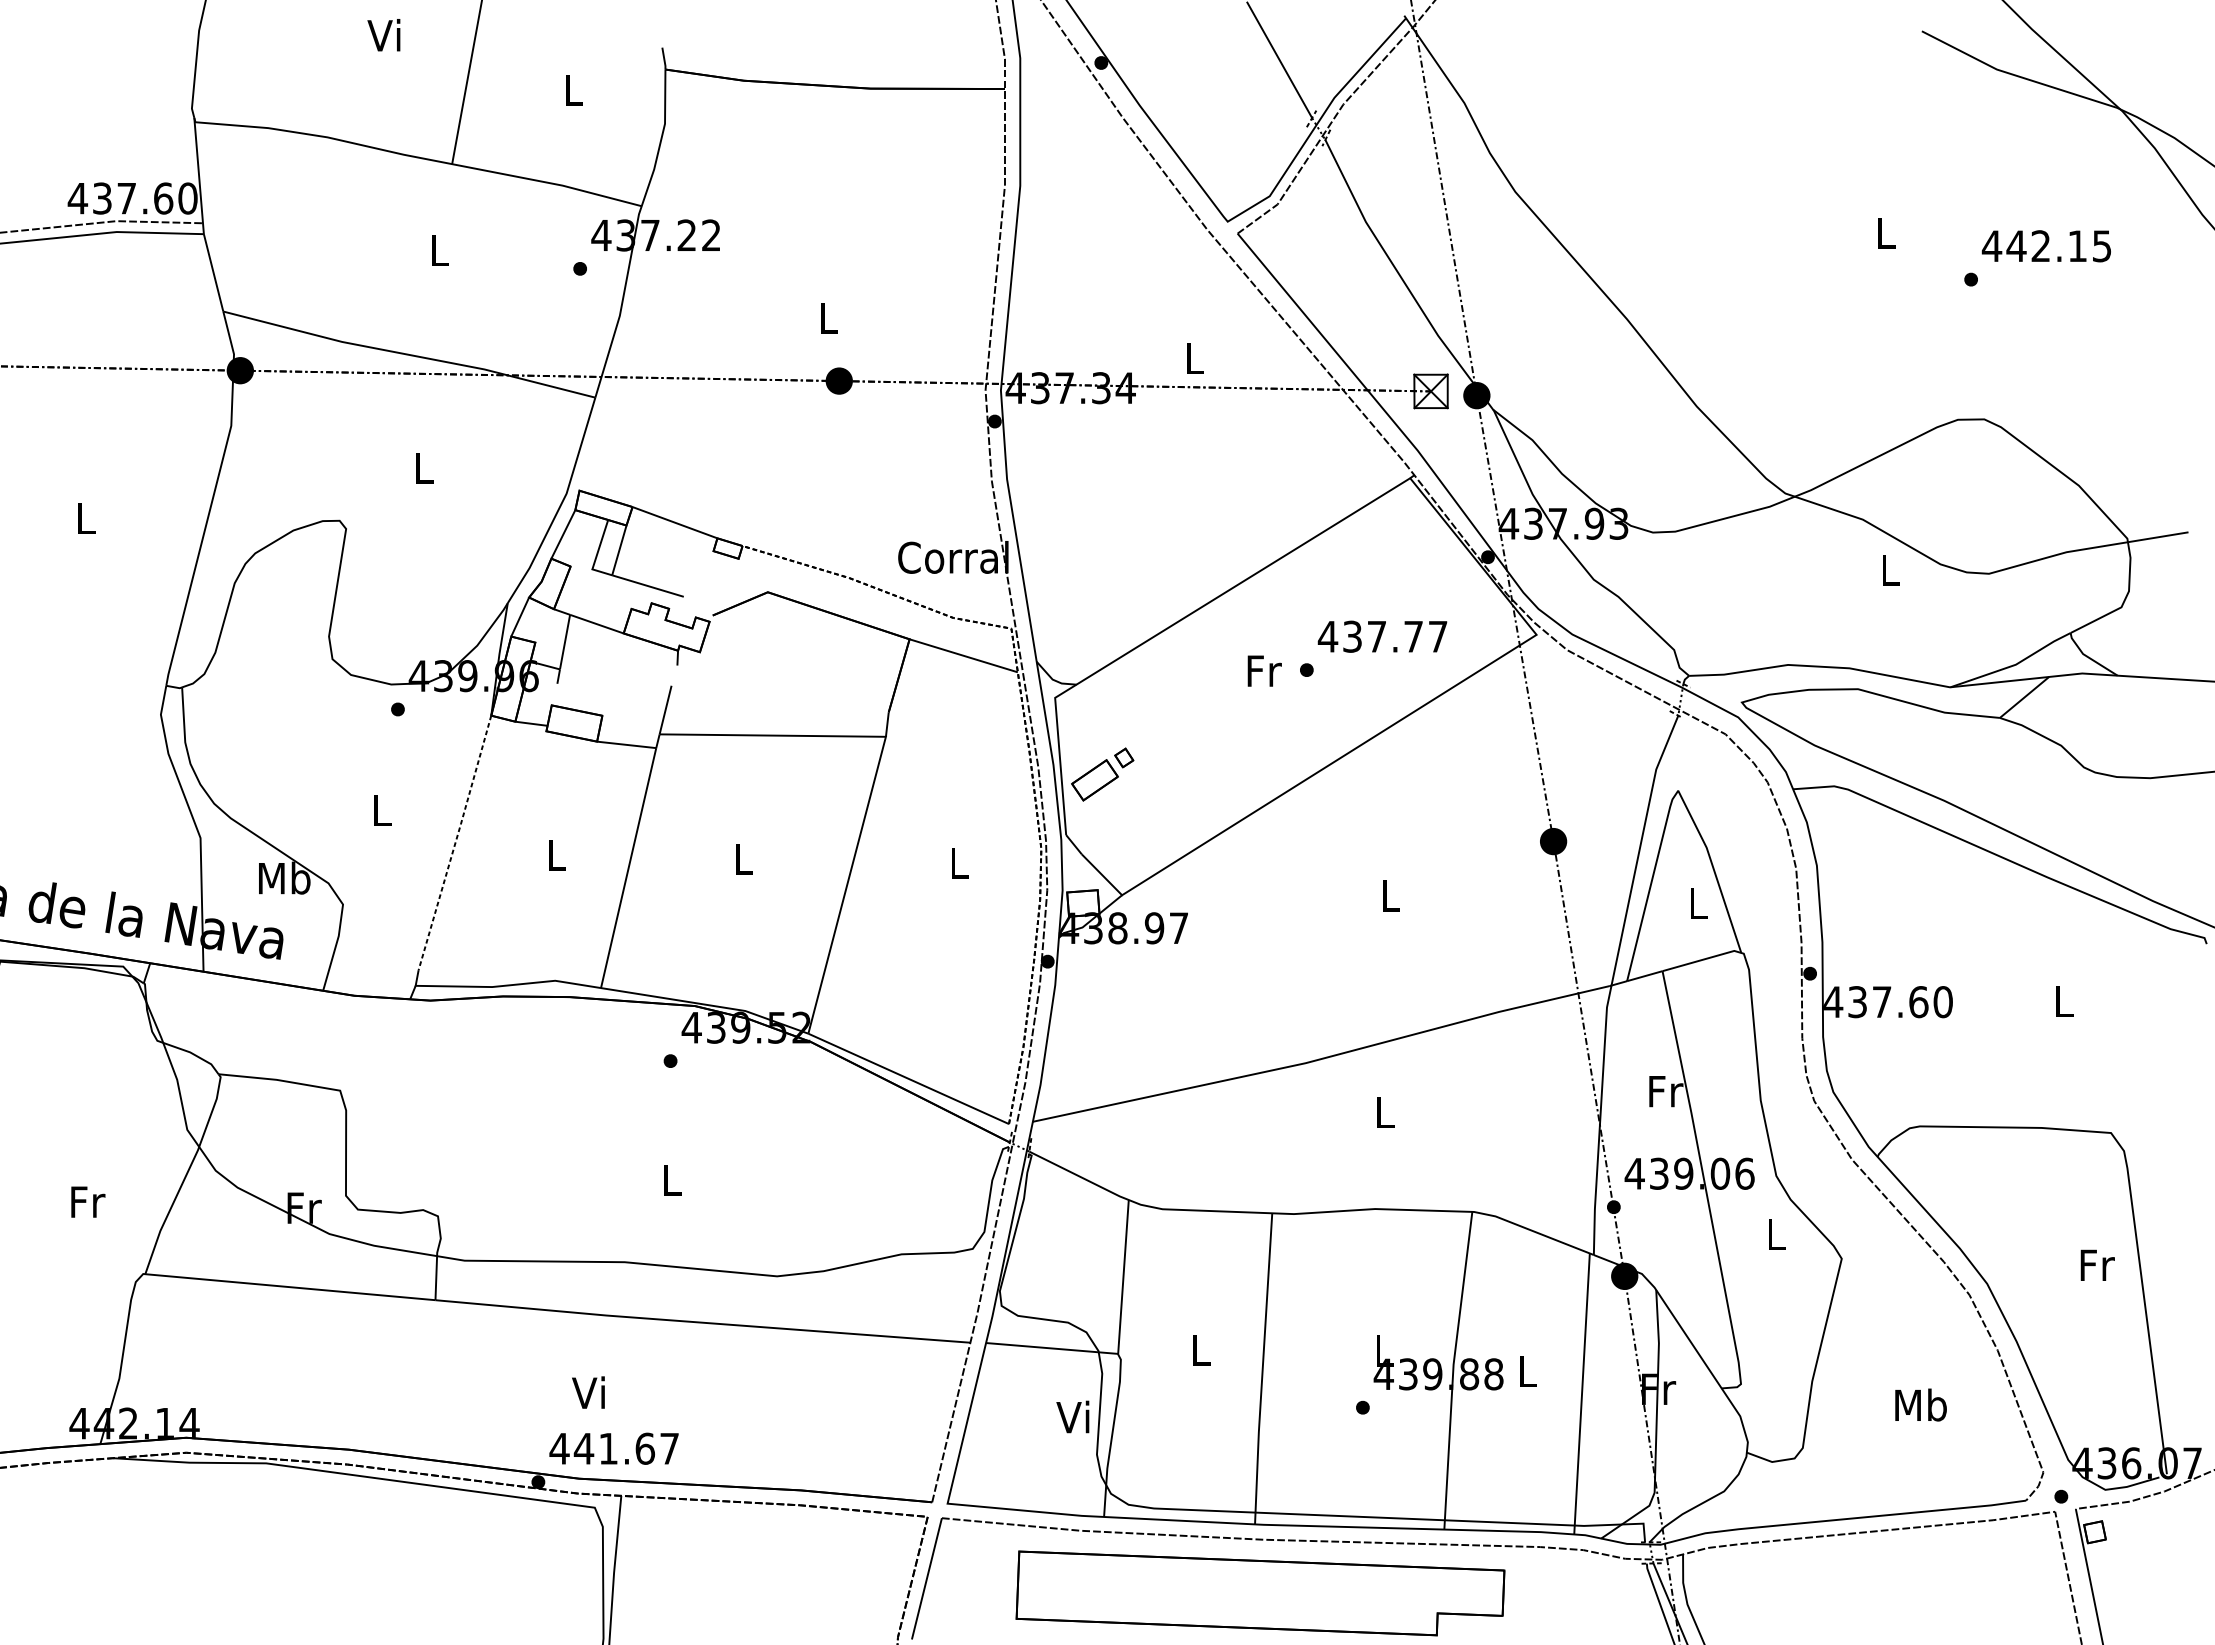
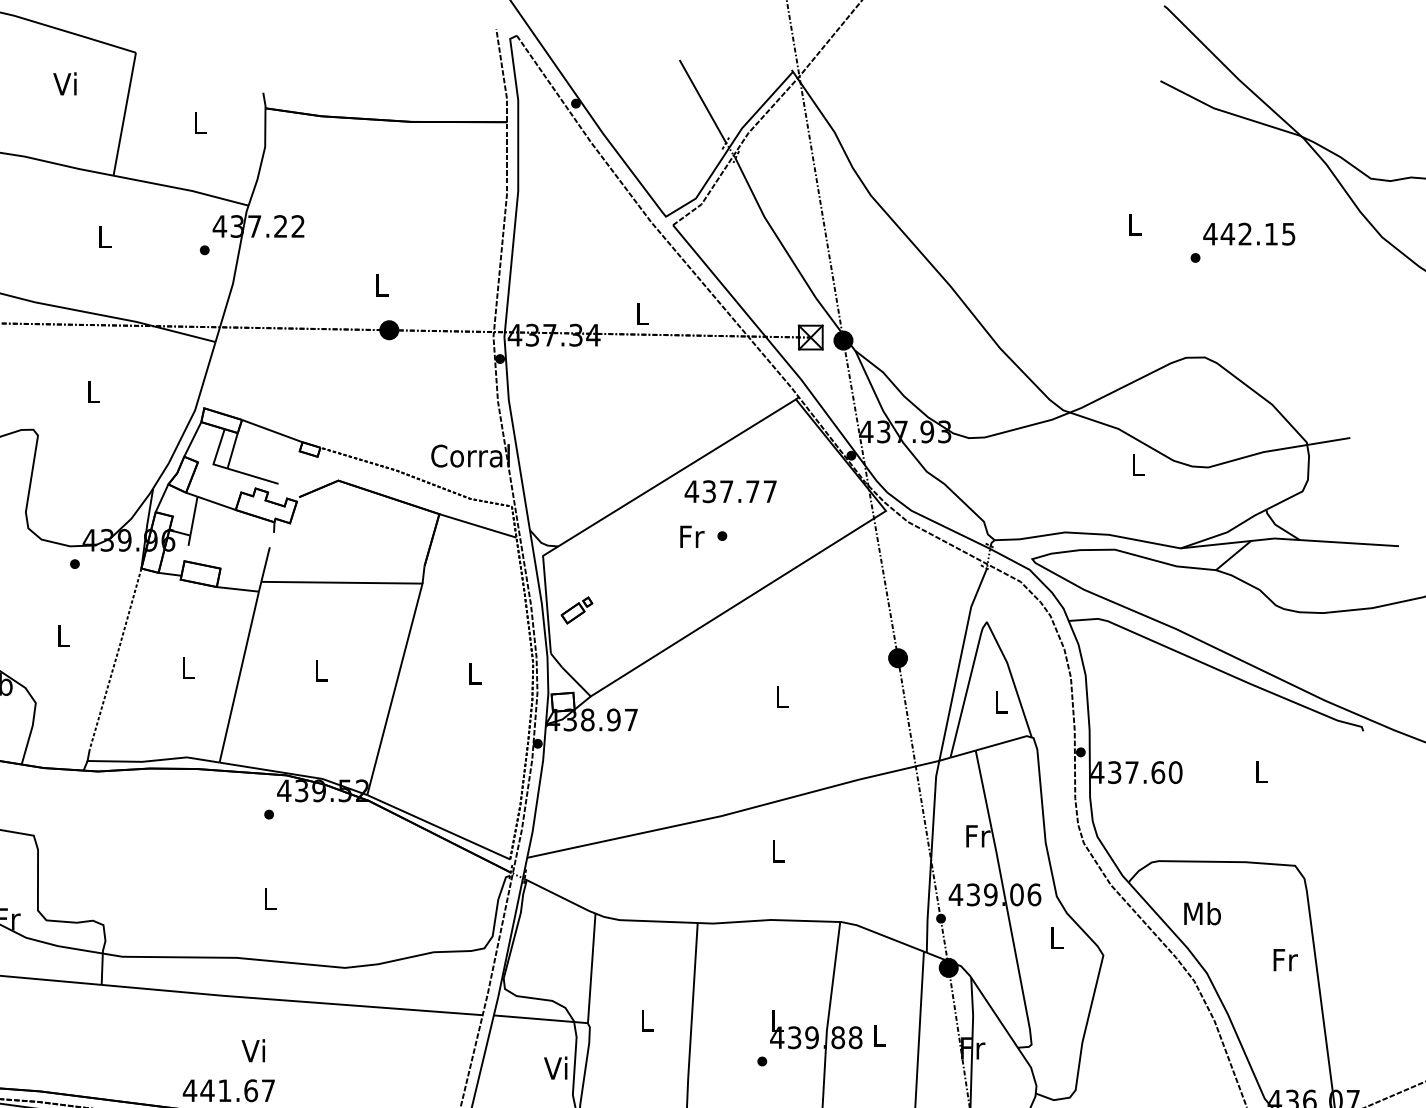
text: (1382, 636) -> (730, 491), moved
part: (1102, 774) -> (576, 610), size x0.7
text: (588, 1392) -> (253, 1050), moved
text: (1920, 1404) -> (1202, 913), moved

